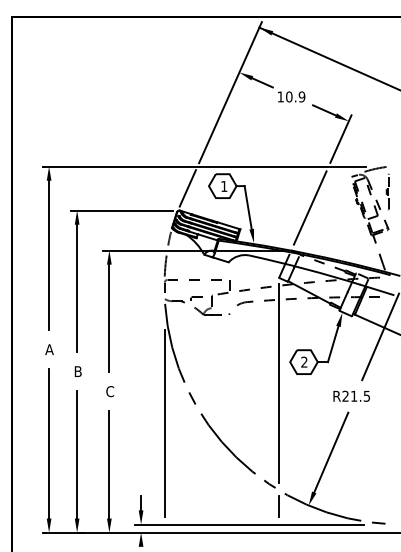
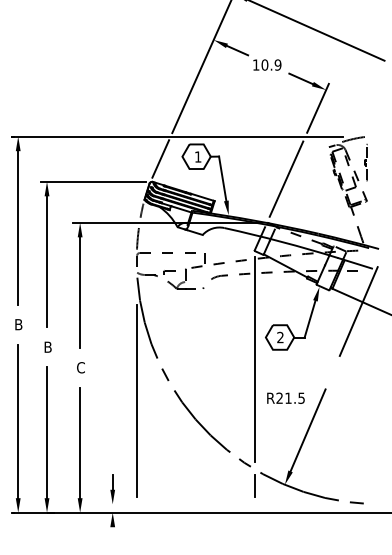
text: (49, 349) -> (18, 324), A -> B
text: (351, 395) -> (285, 397), moved
line: (249, 524) -> (224, 504), removed

